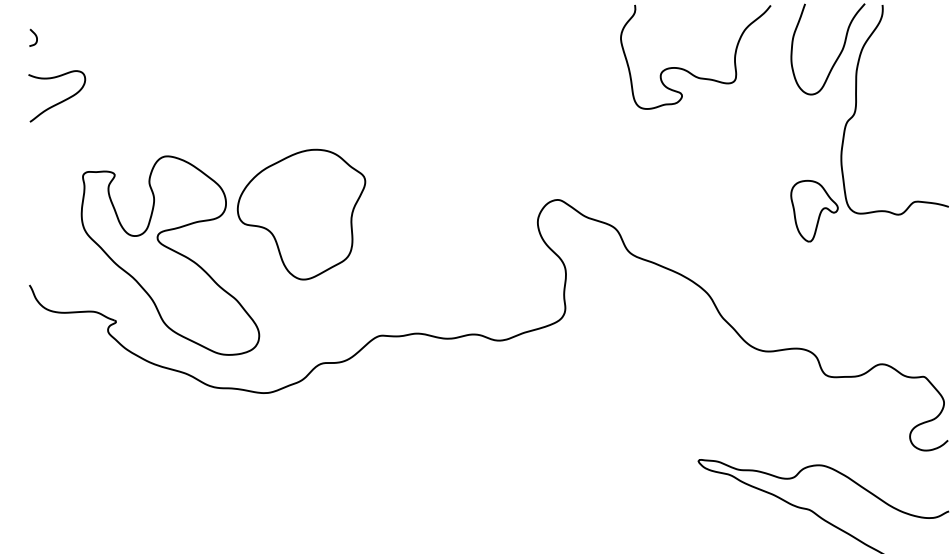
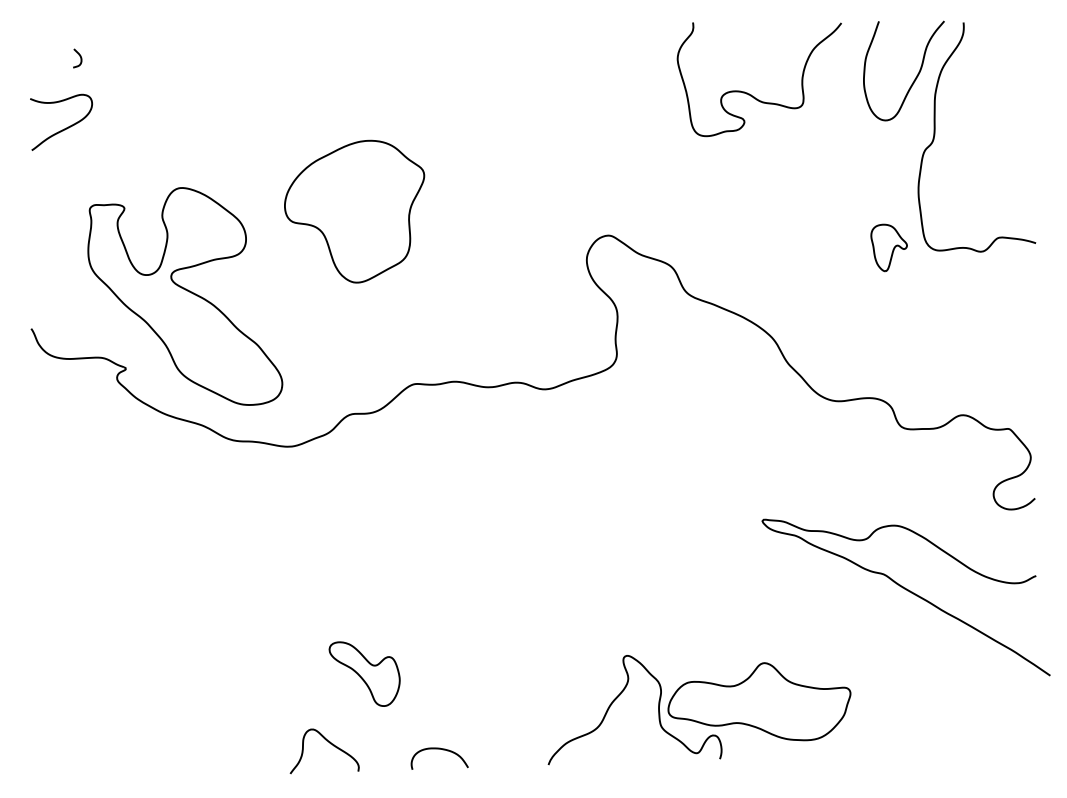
curve: (35, 36) -> (79, 56), moved
part: (813, 210) -> (888, 247), size x0.7
part: (301, 214) -> (354, 211), moved

